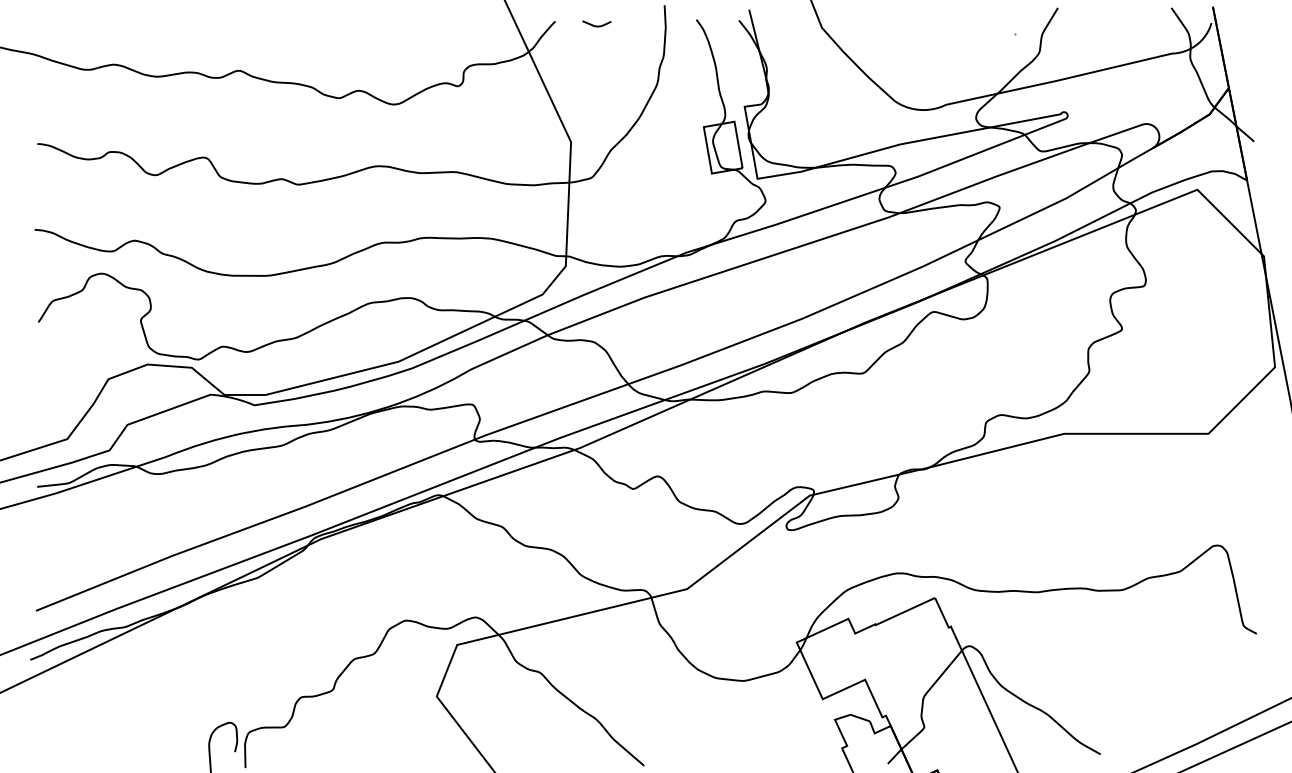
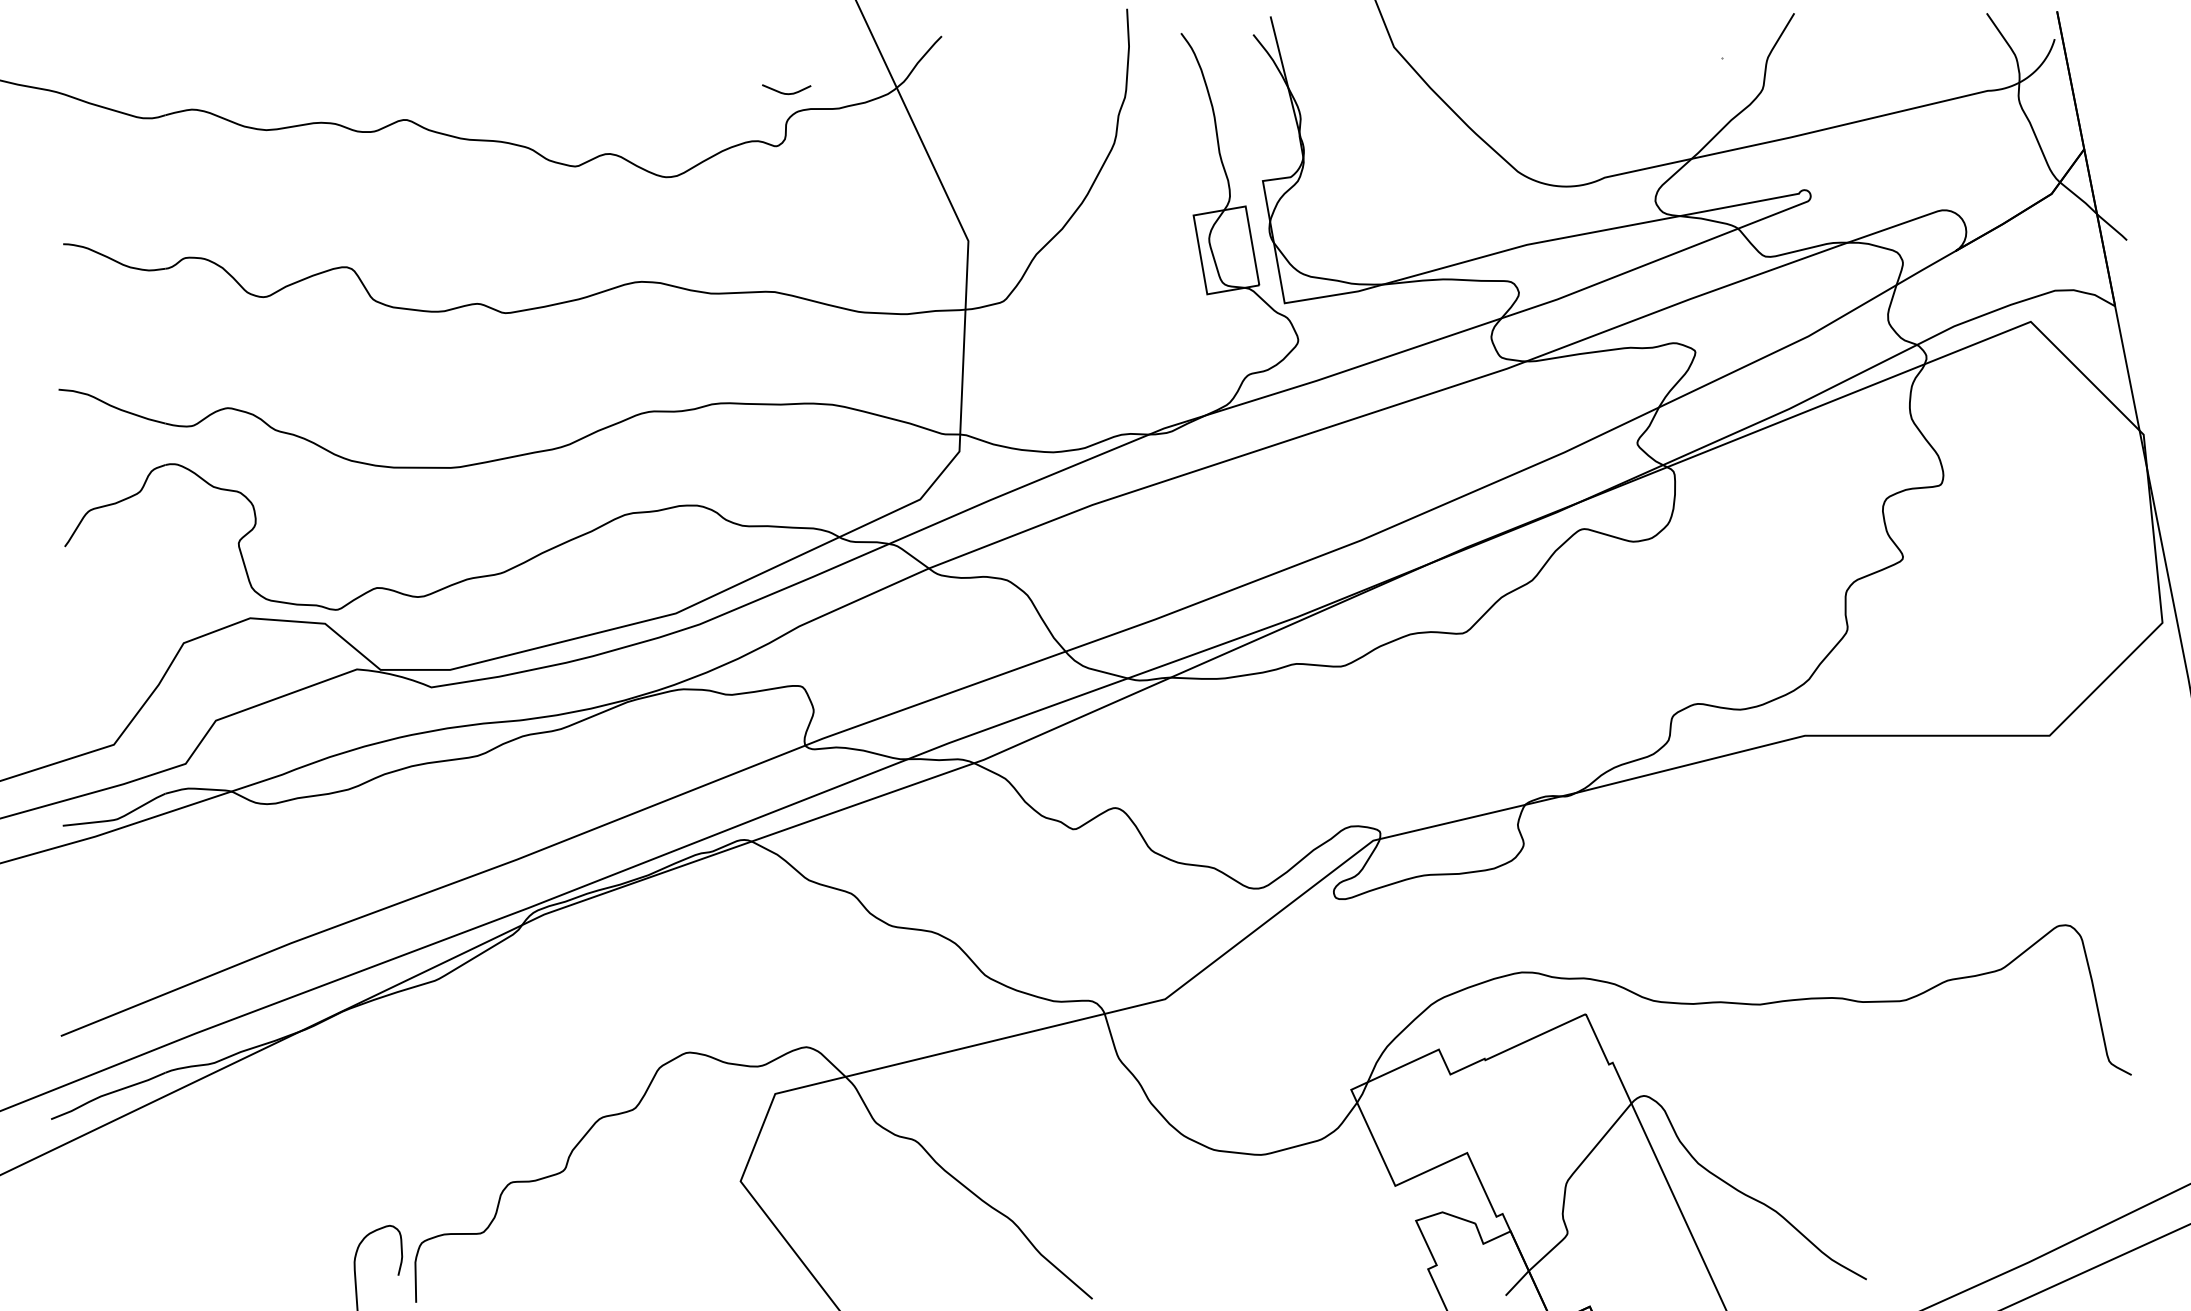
curve: (596, 25) -> (785, 92), moved

